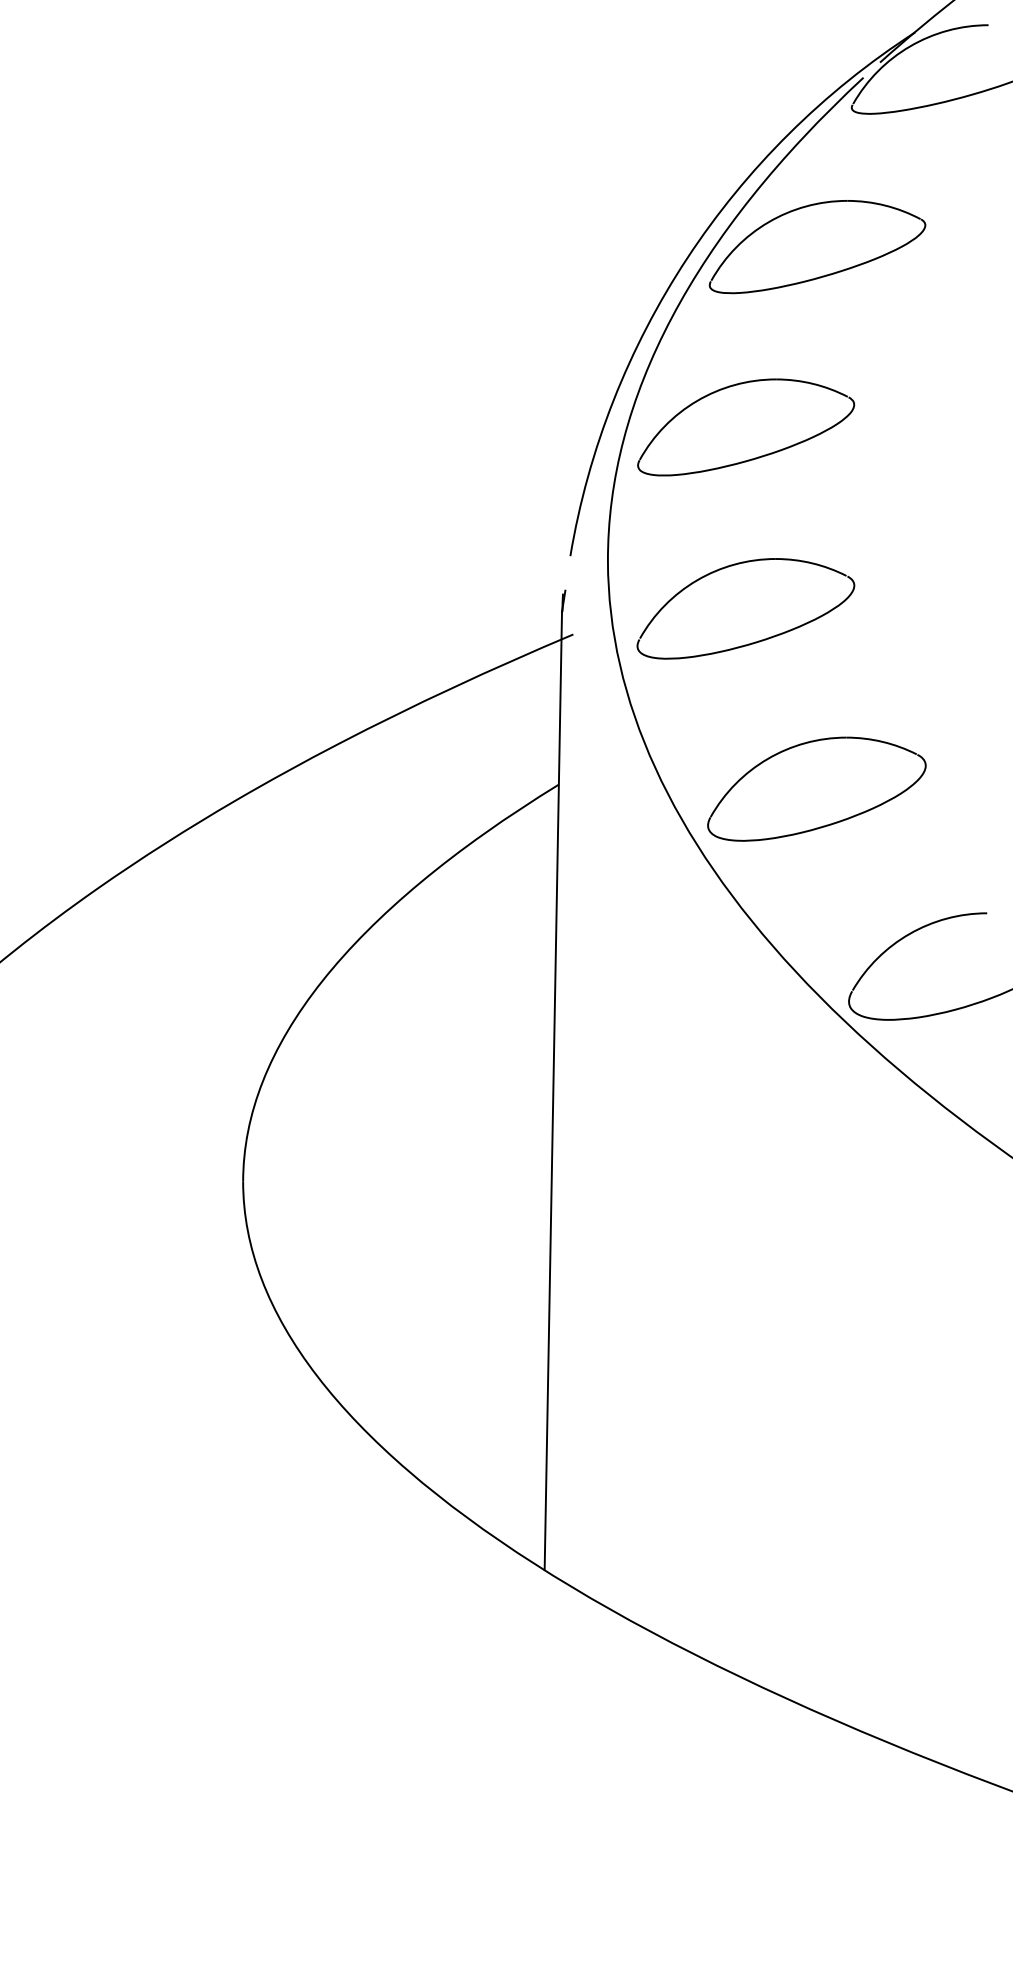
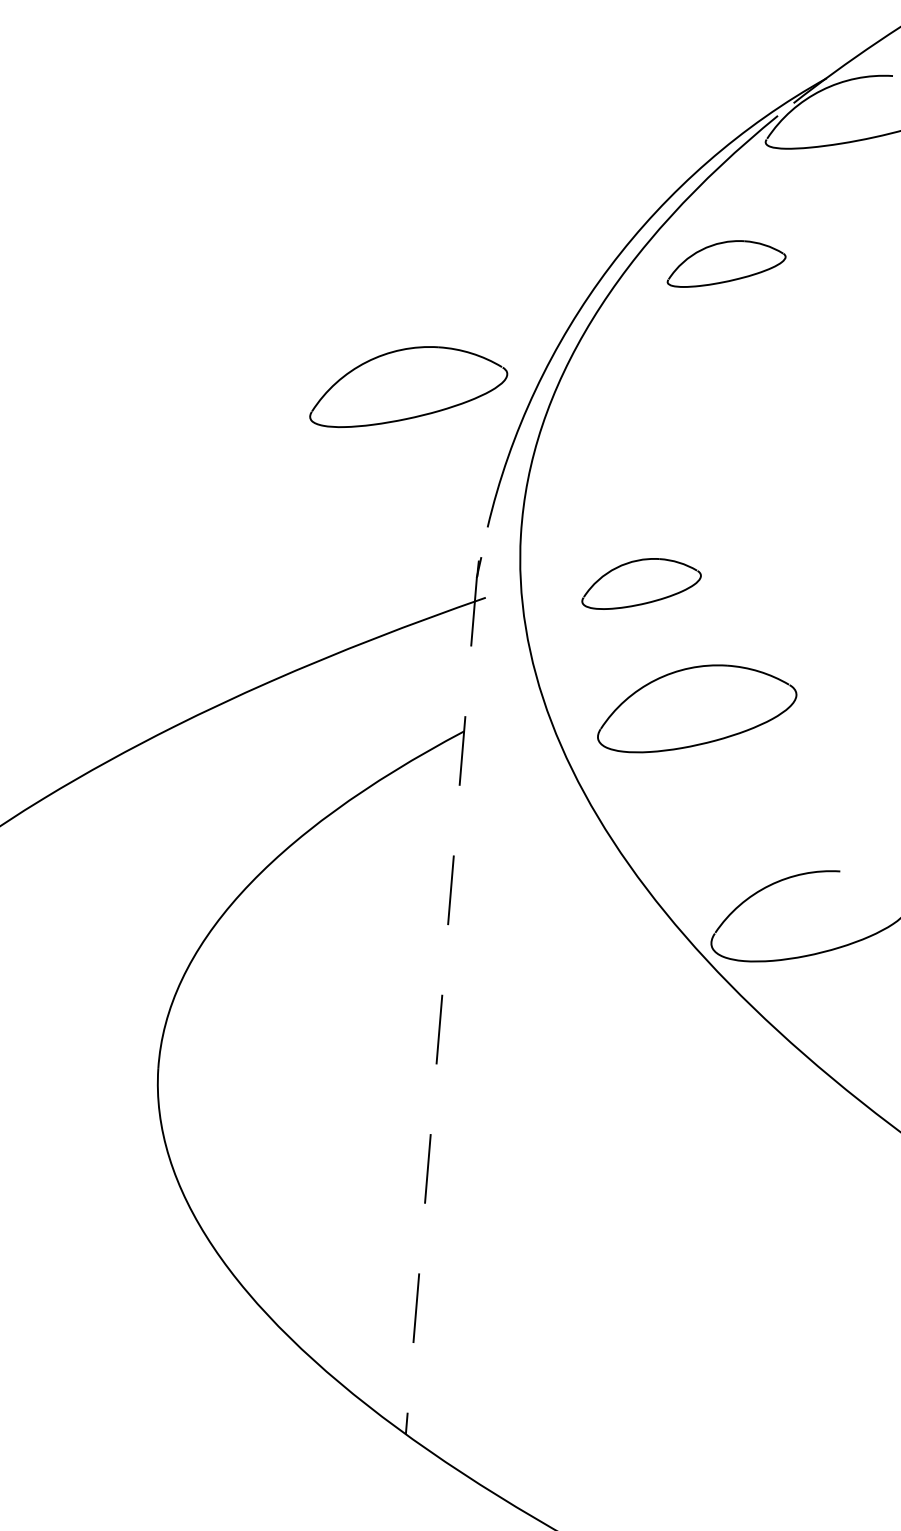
part: (817, 247) -> (726, 265), size x0.6
part: (746, 427) -> (409, 388), moved
part: (745, 608) -> (641, 584), size x0.6
part: (816, 788) -> (697, 709), moved
line: (553, 1091) -> (441, 1005), solid -> dashed

